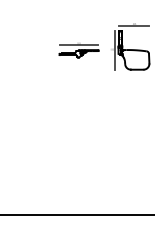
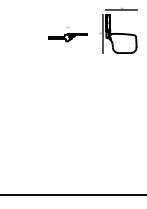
line: (78, 45) -> (67, 29), removed

